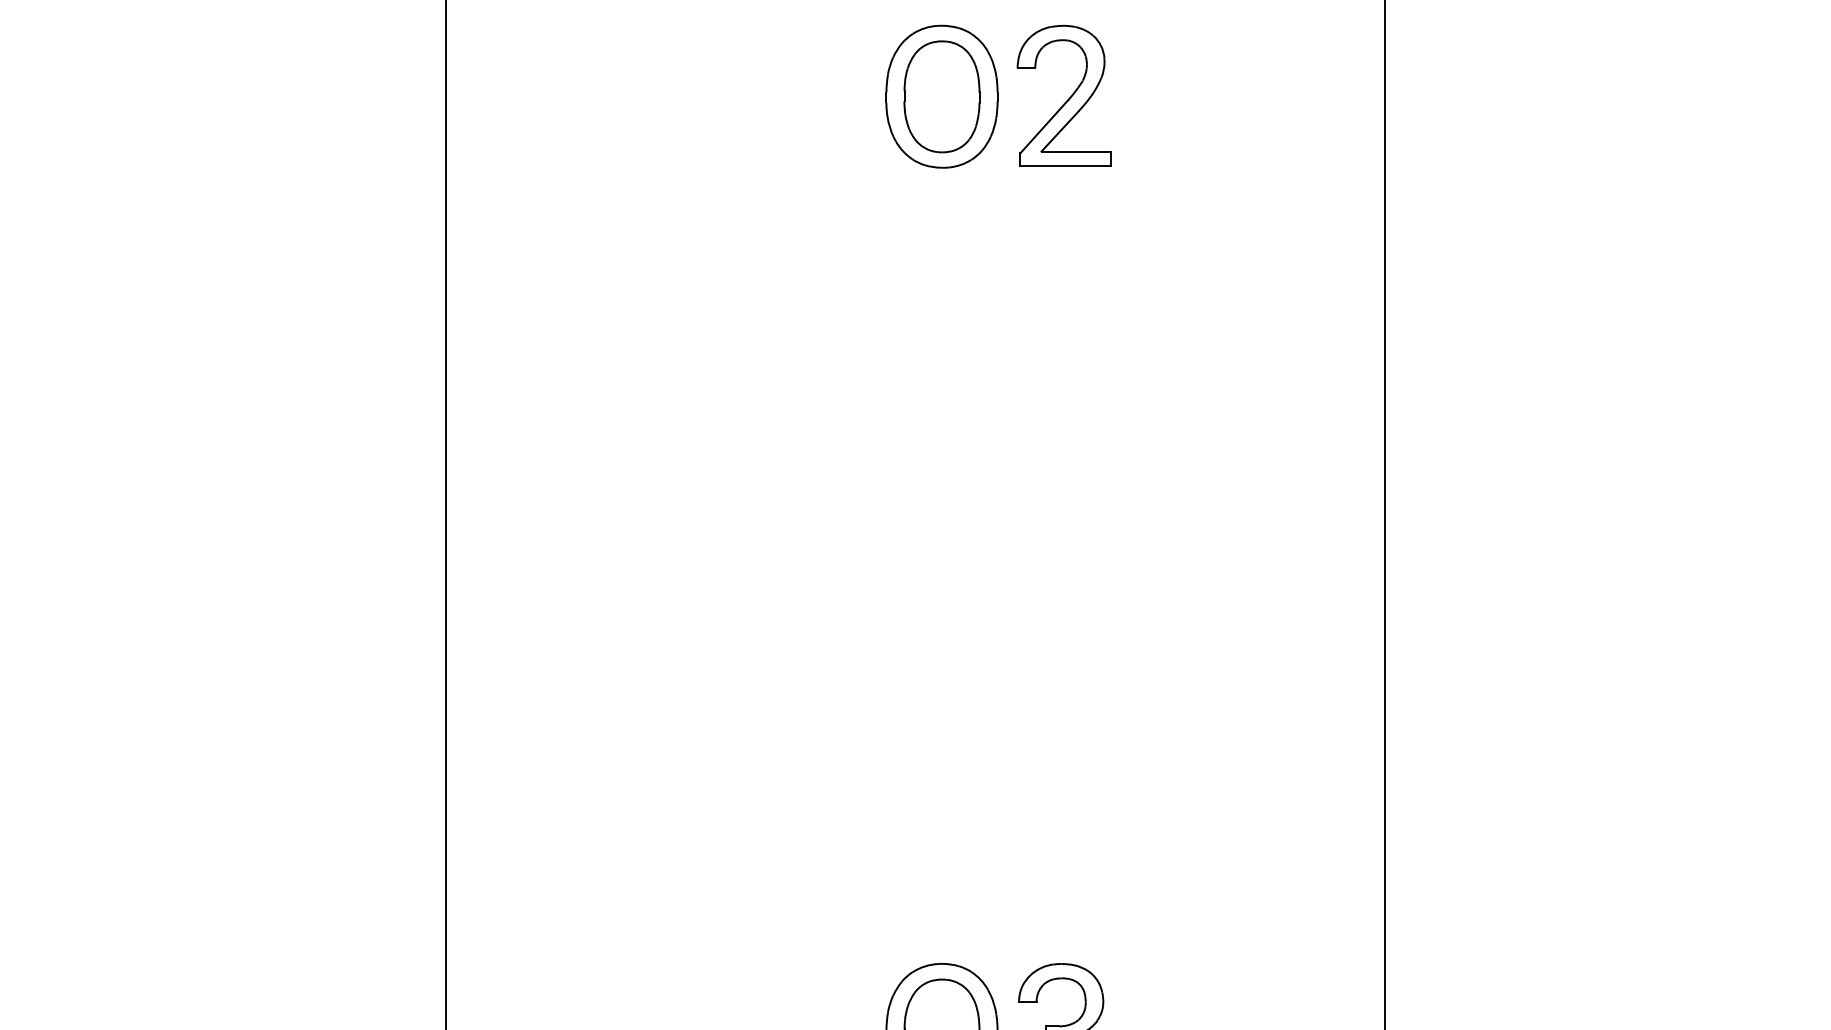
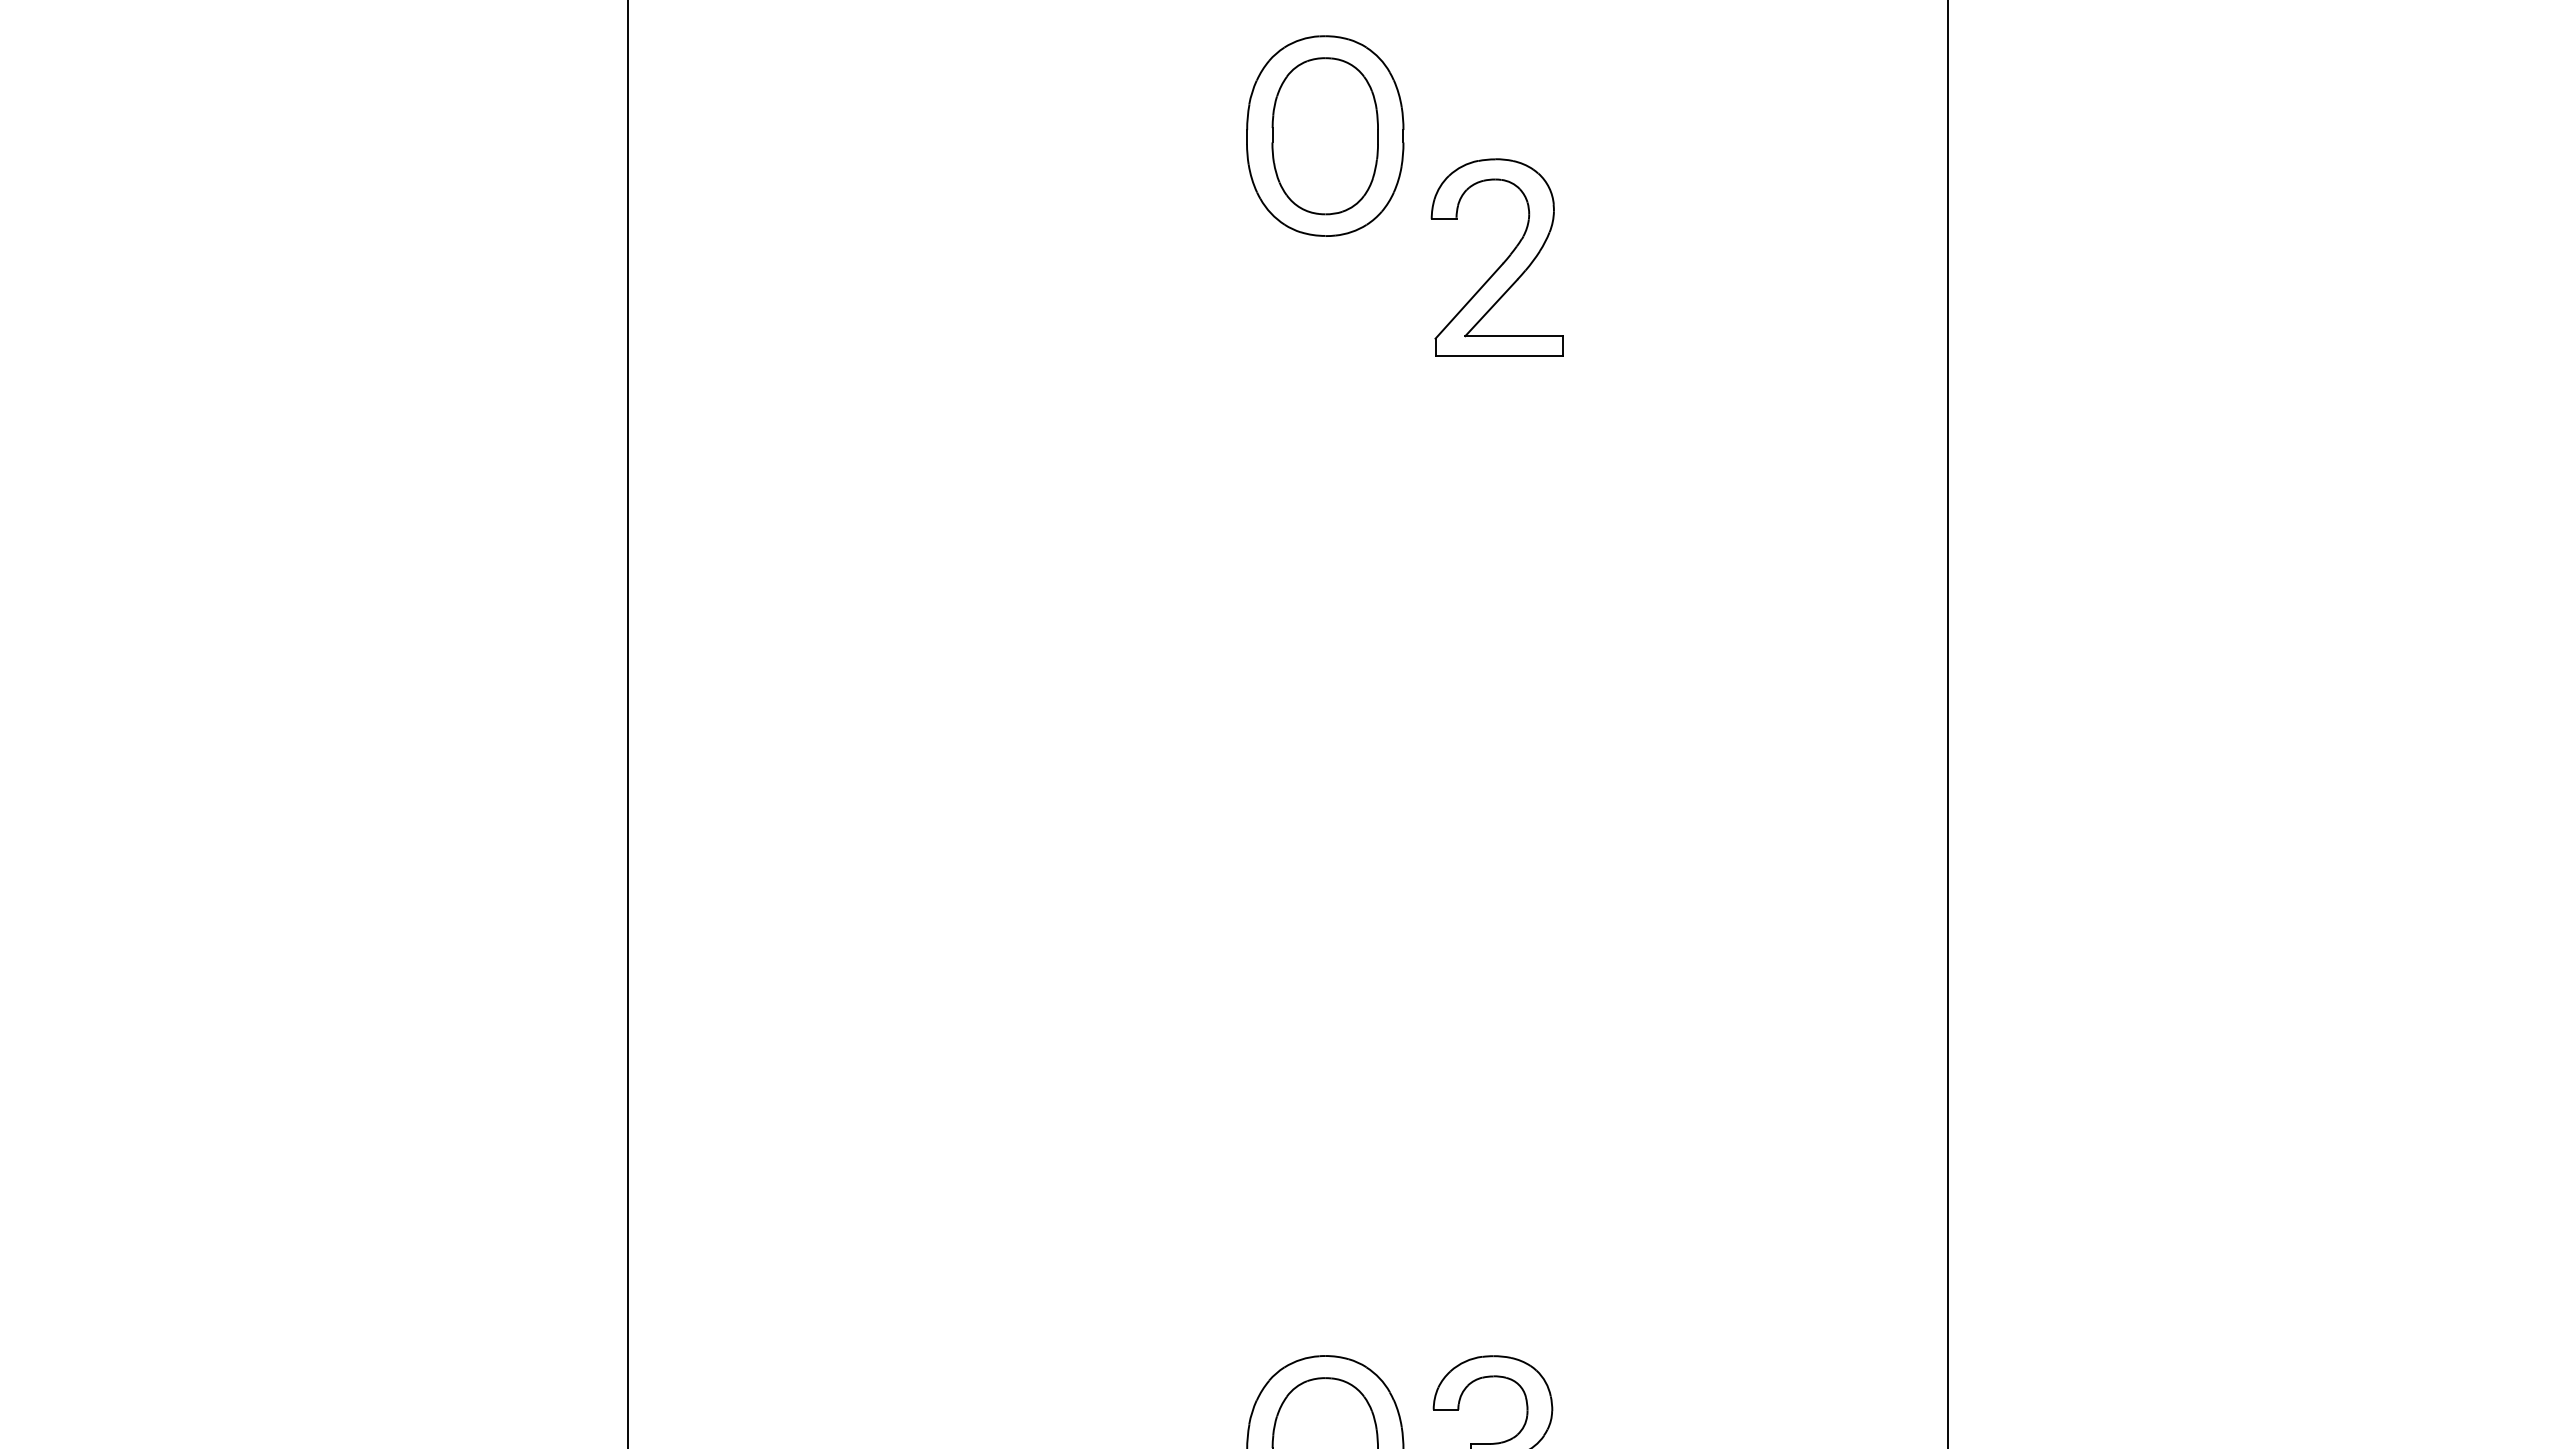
part: (1067, 99) -> (1502, 262), moved

